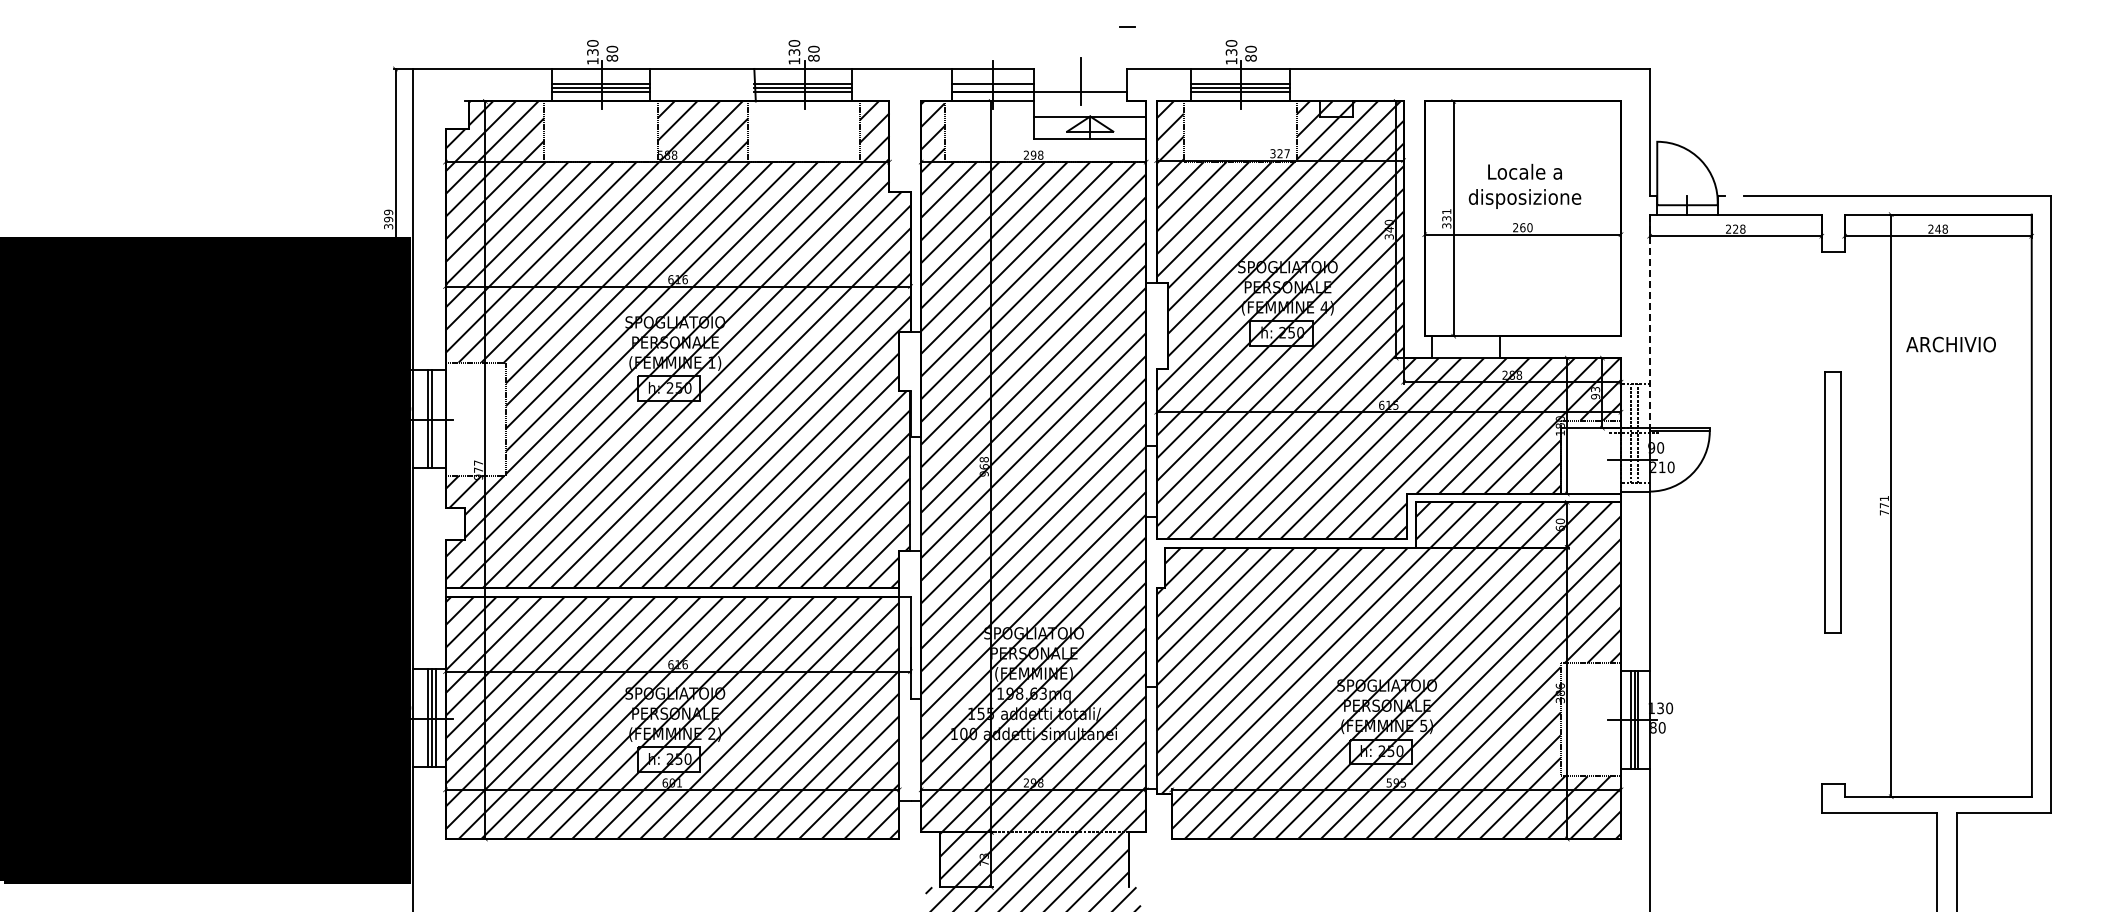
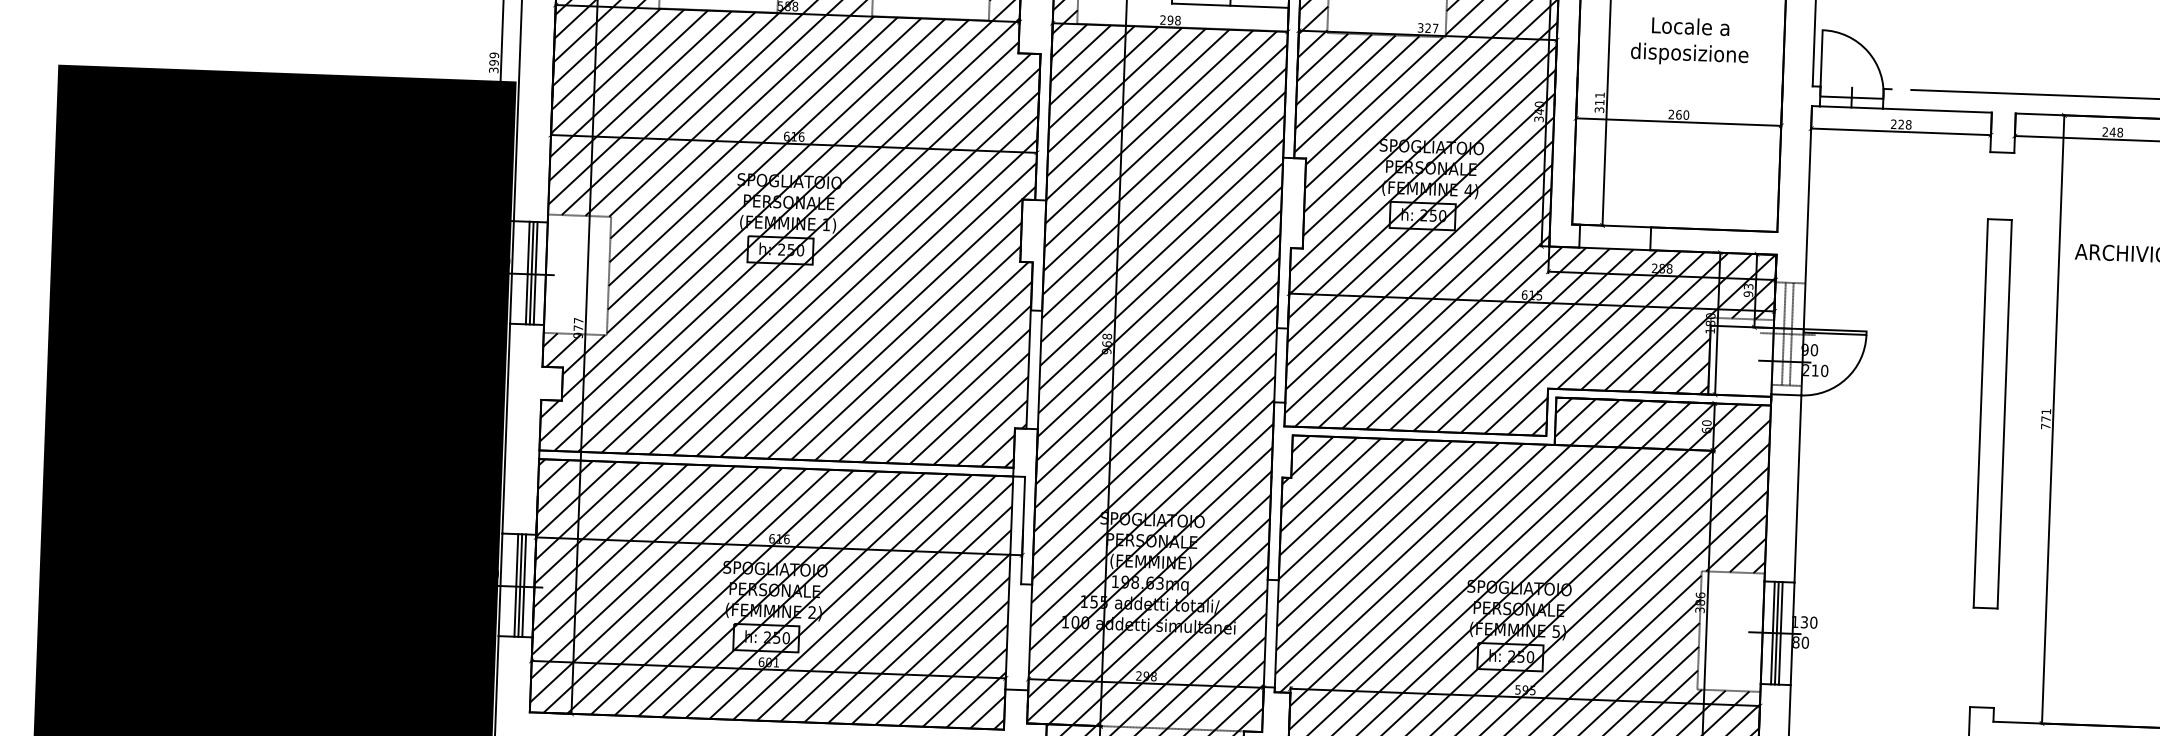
text: (1524, 185) -> (1689, 40), moved
text: (1446, 218) -> (1599, 102), 331 -> 311
line: (1649, 321) -> (1807, 217), dashed -> solid
line: (435, 419) -> (535, 273), added
part: (1833, 502) -> (1992, 413), size x1.43

